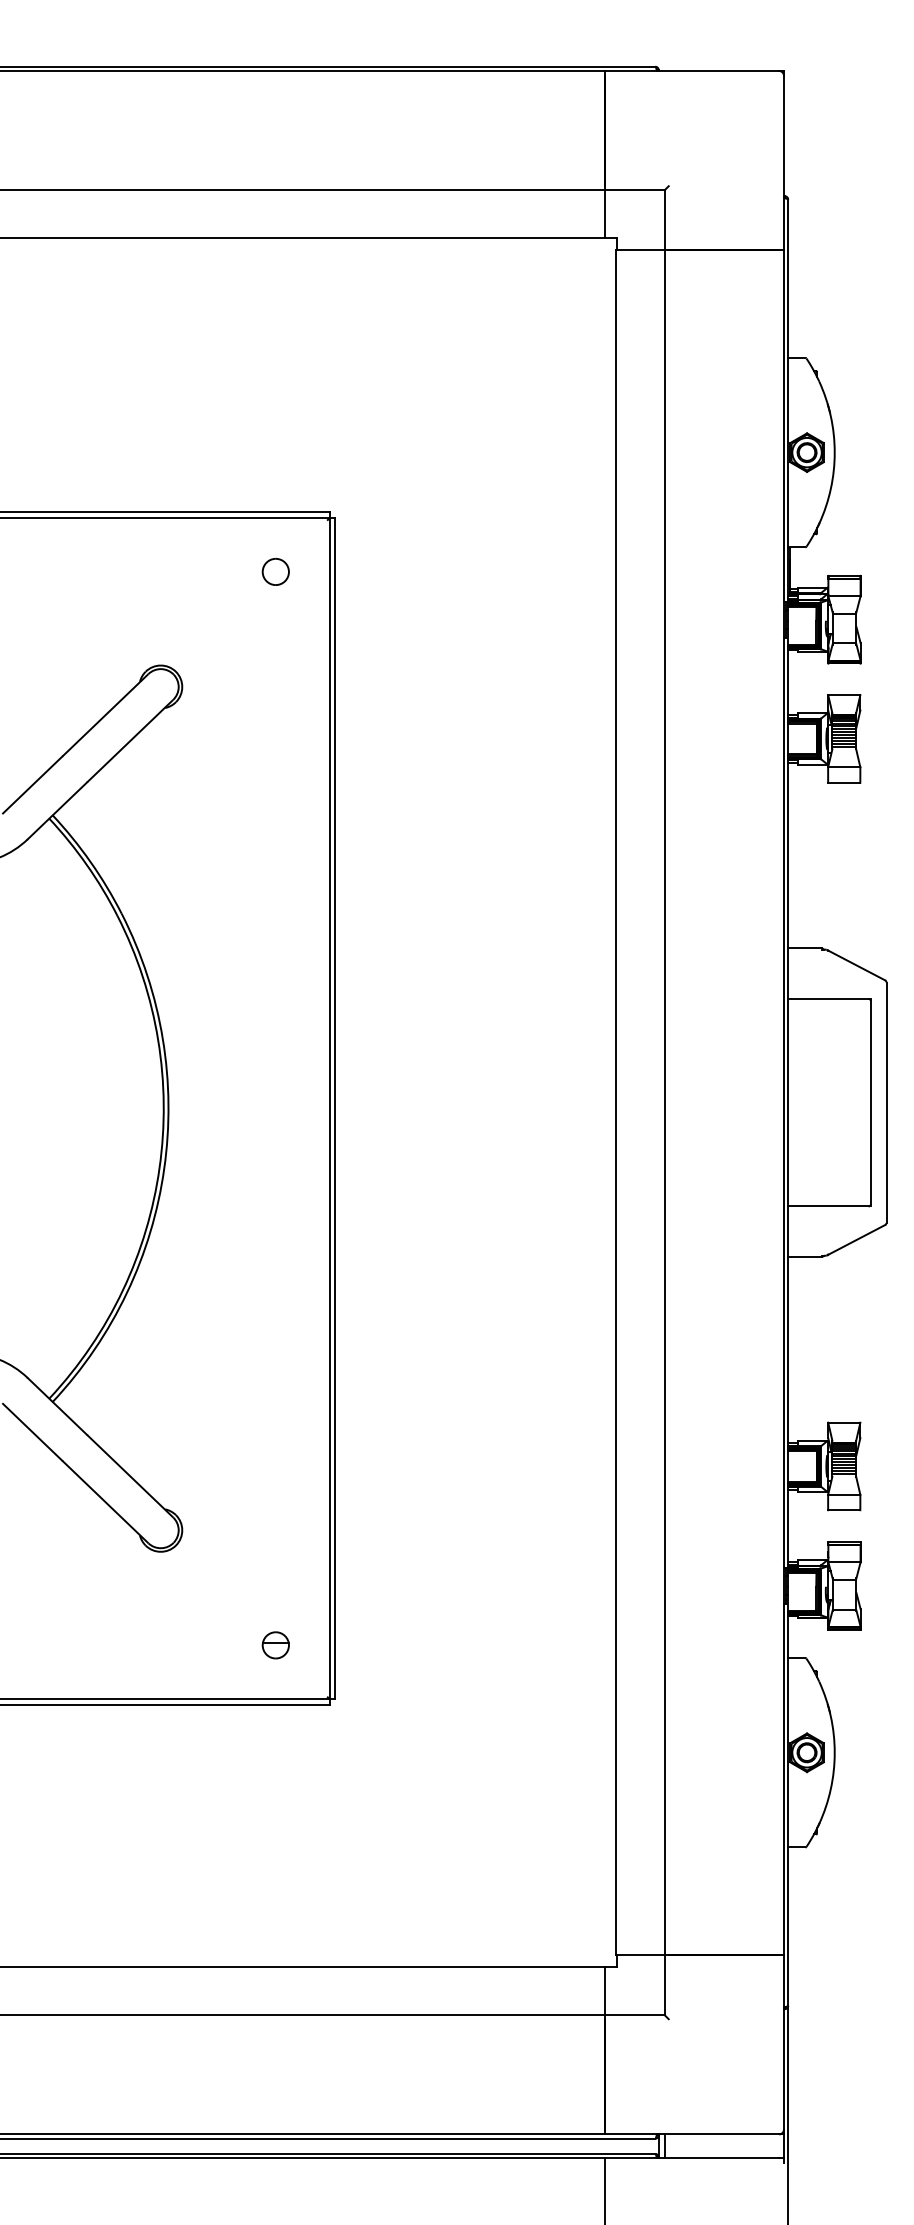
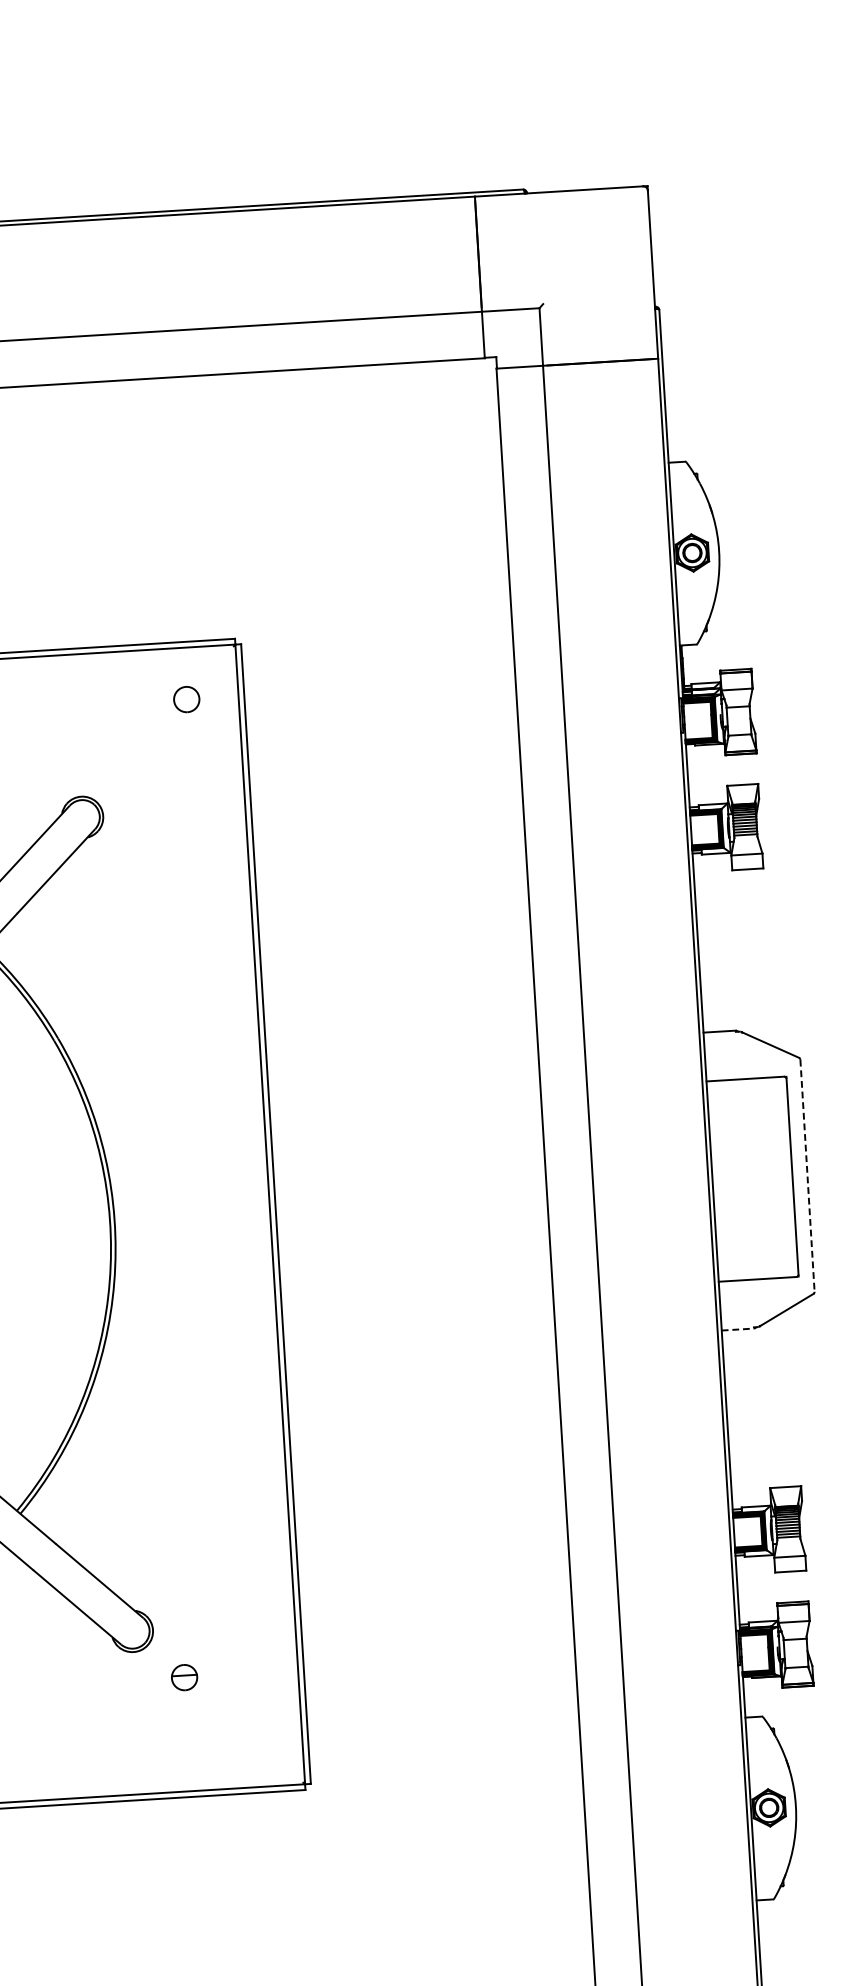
line: (886, 1103) -> (807, 1176), solid -> dashed
line: (804, 1257) -> (737, 1330), solid -> dashed
part: (275, 1645) -> (184, 1677), moved

